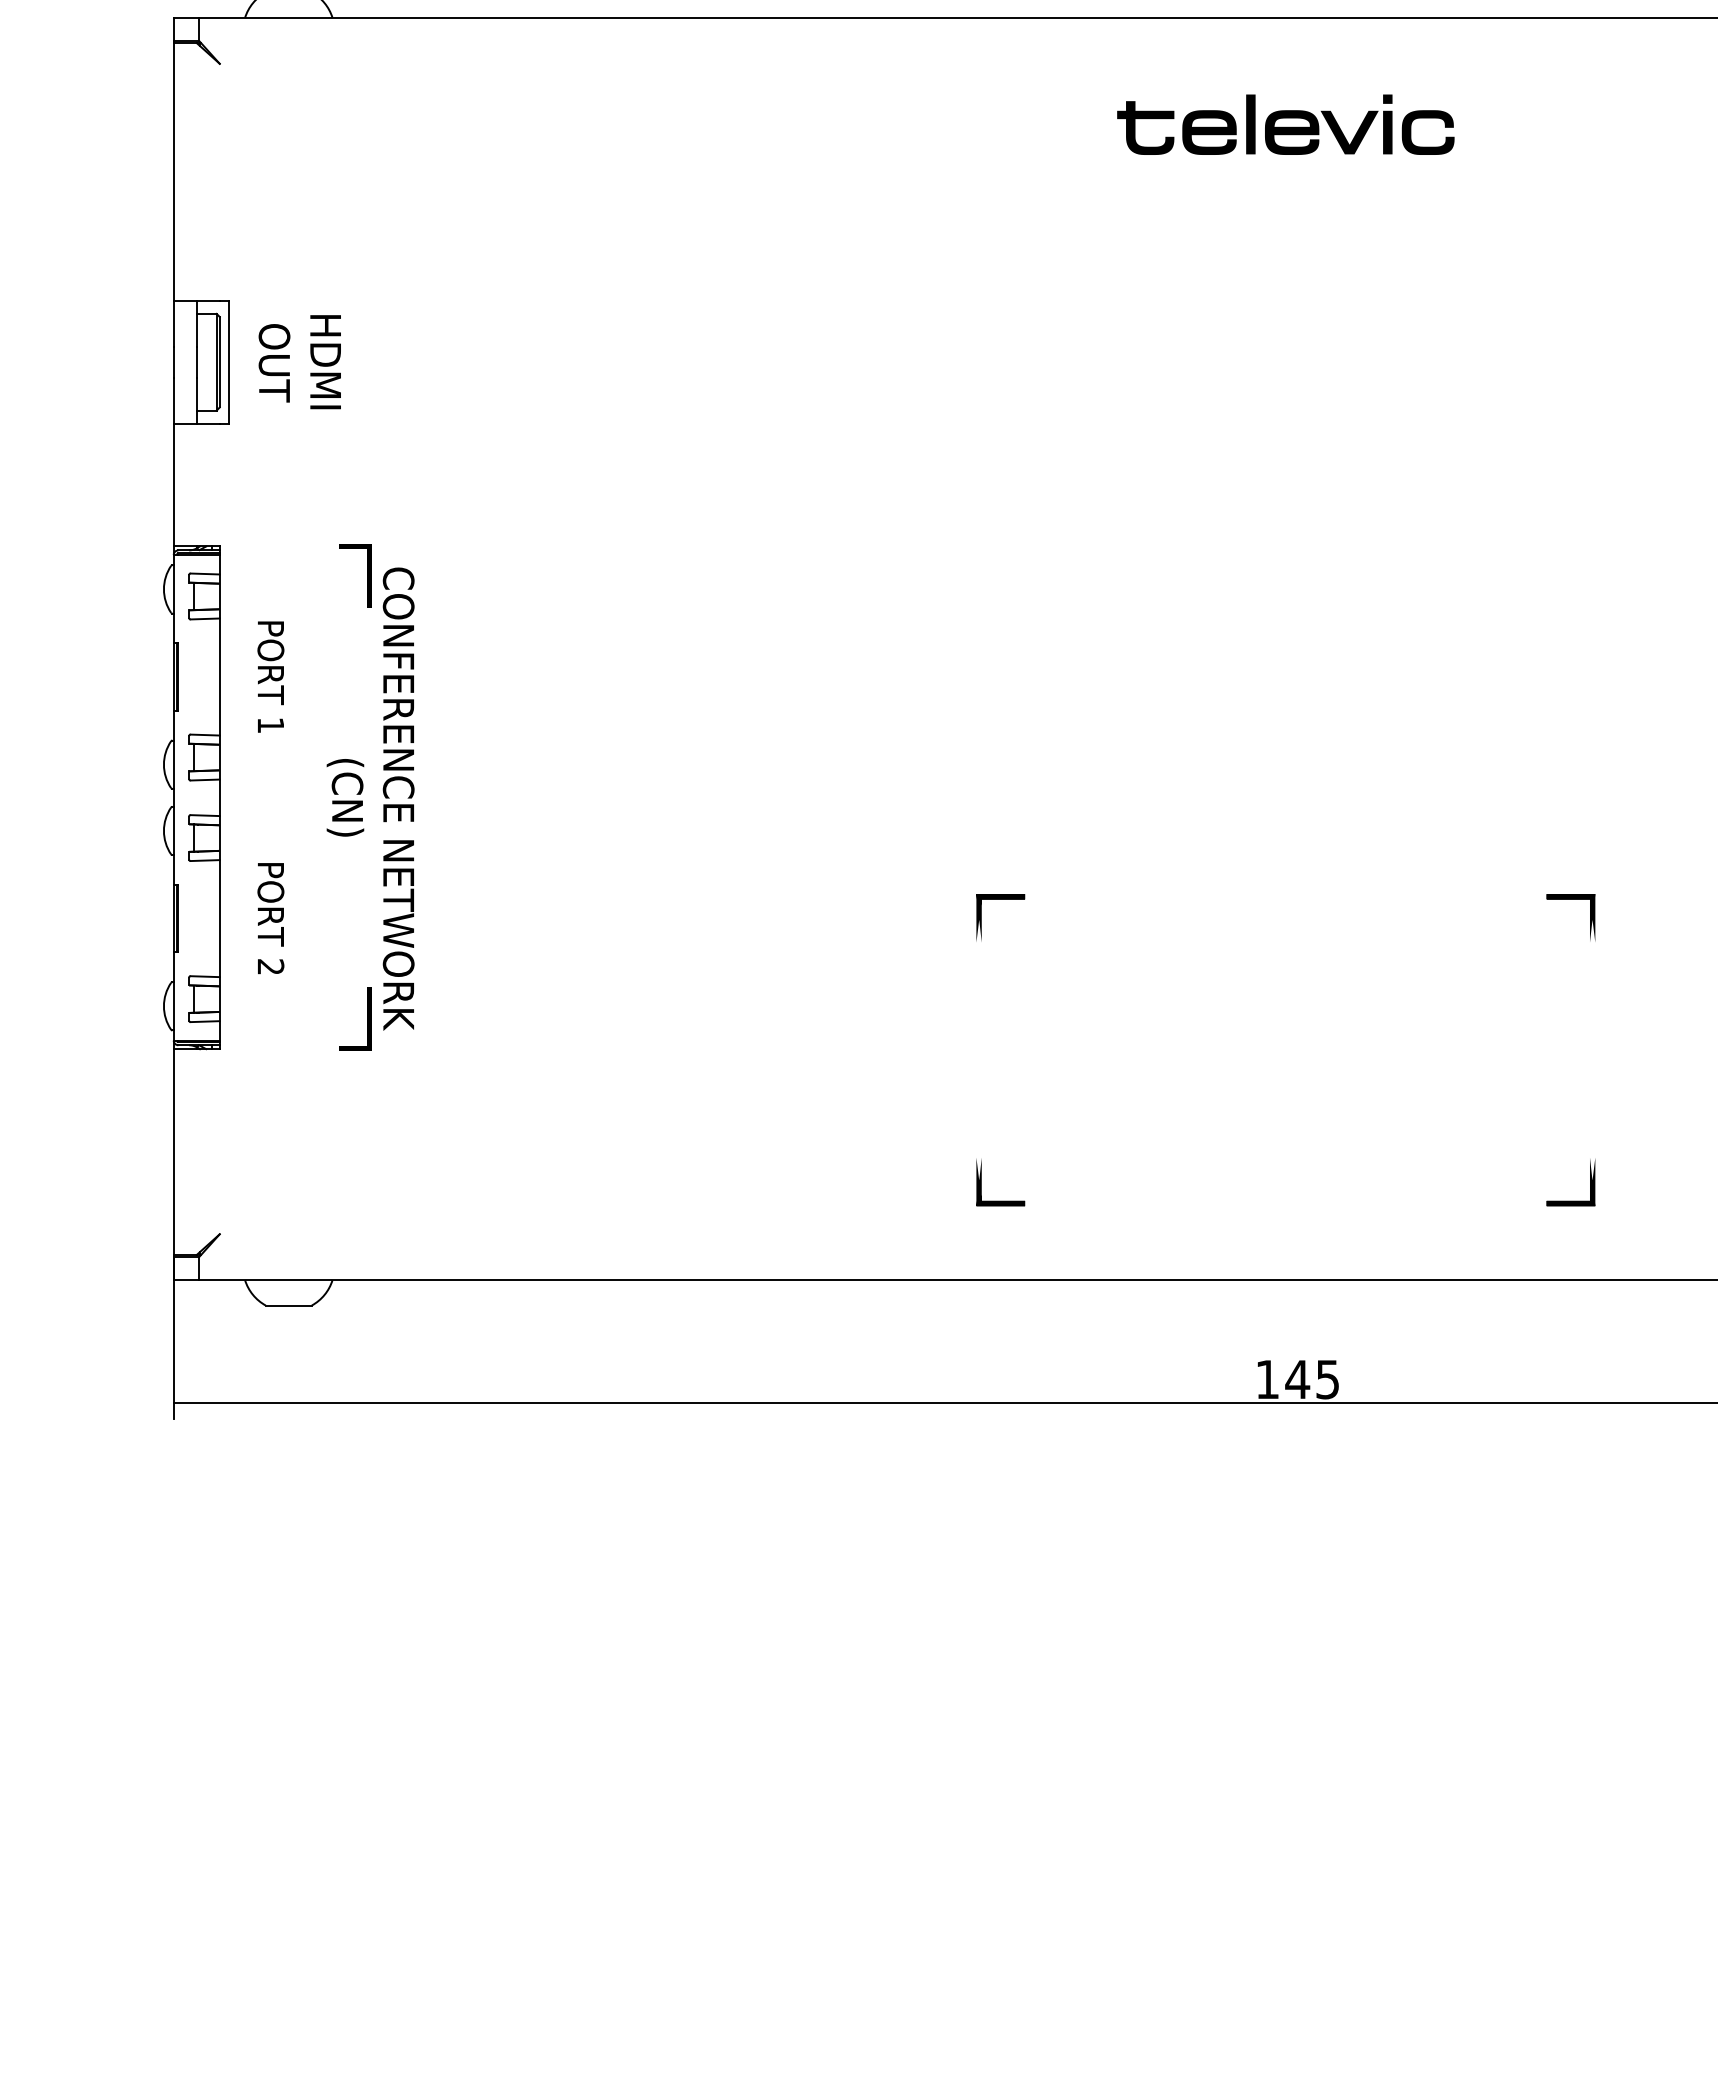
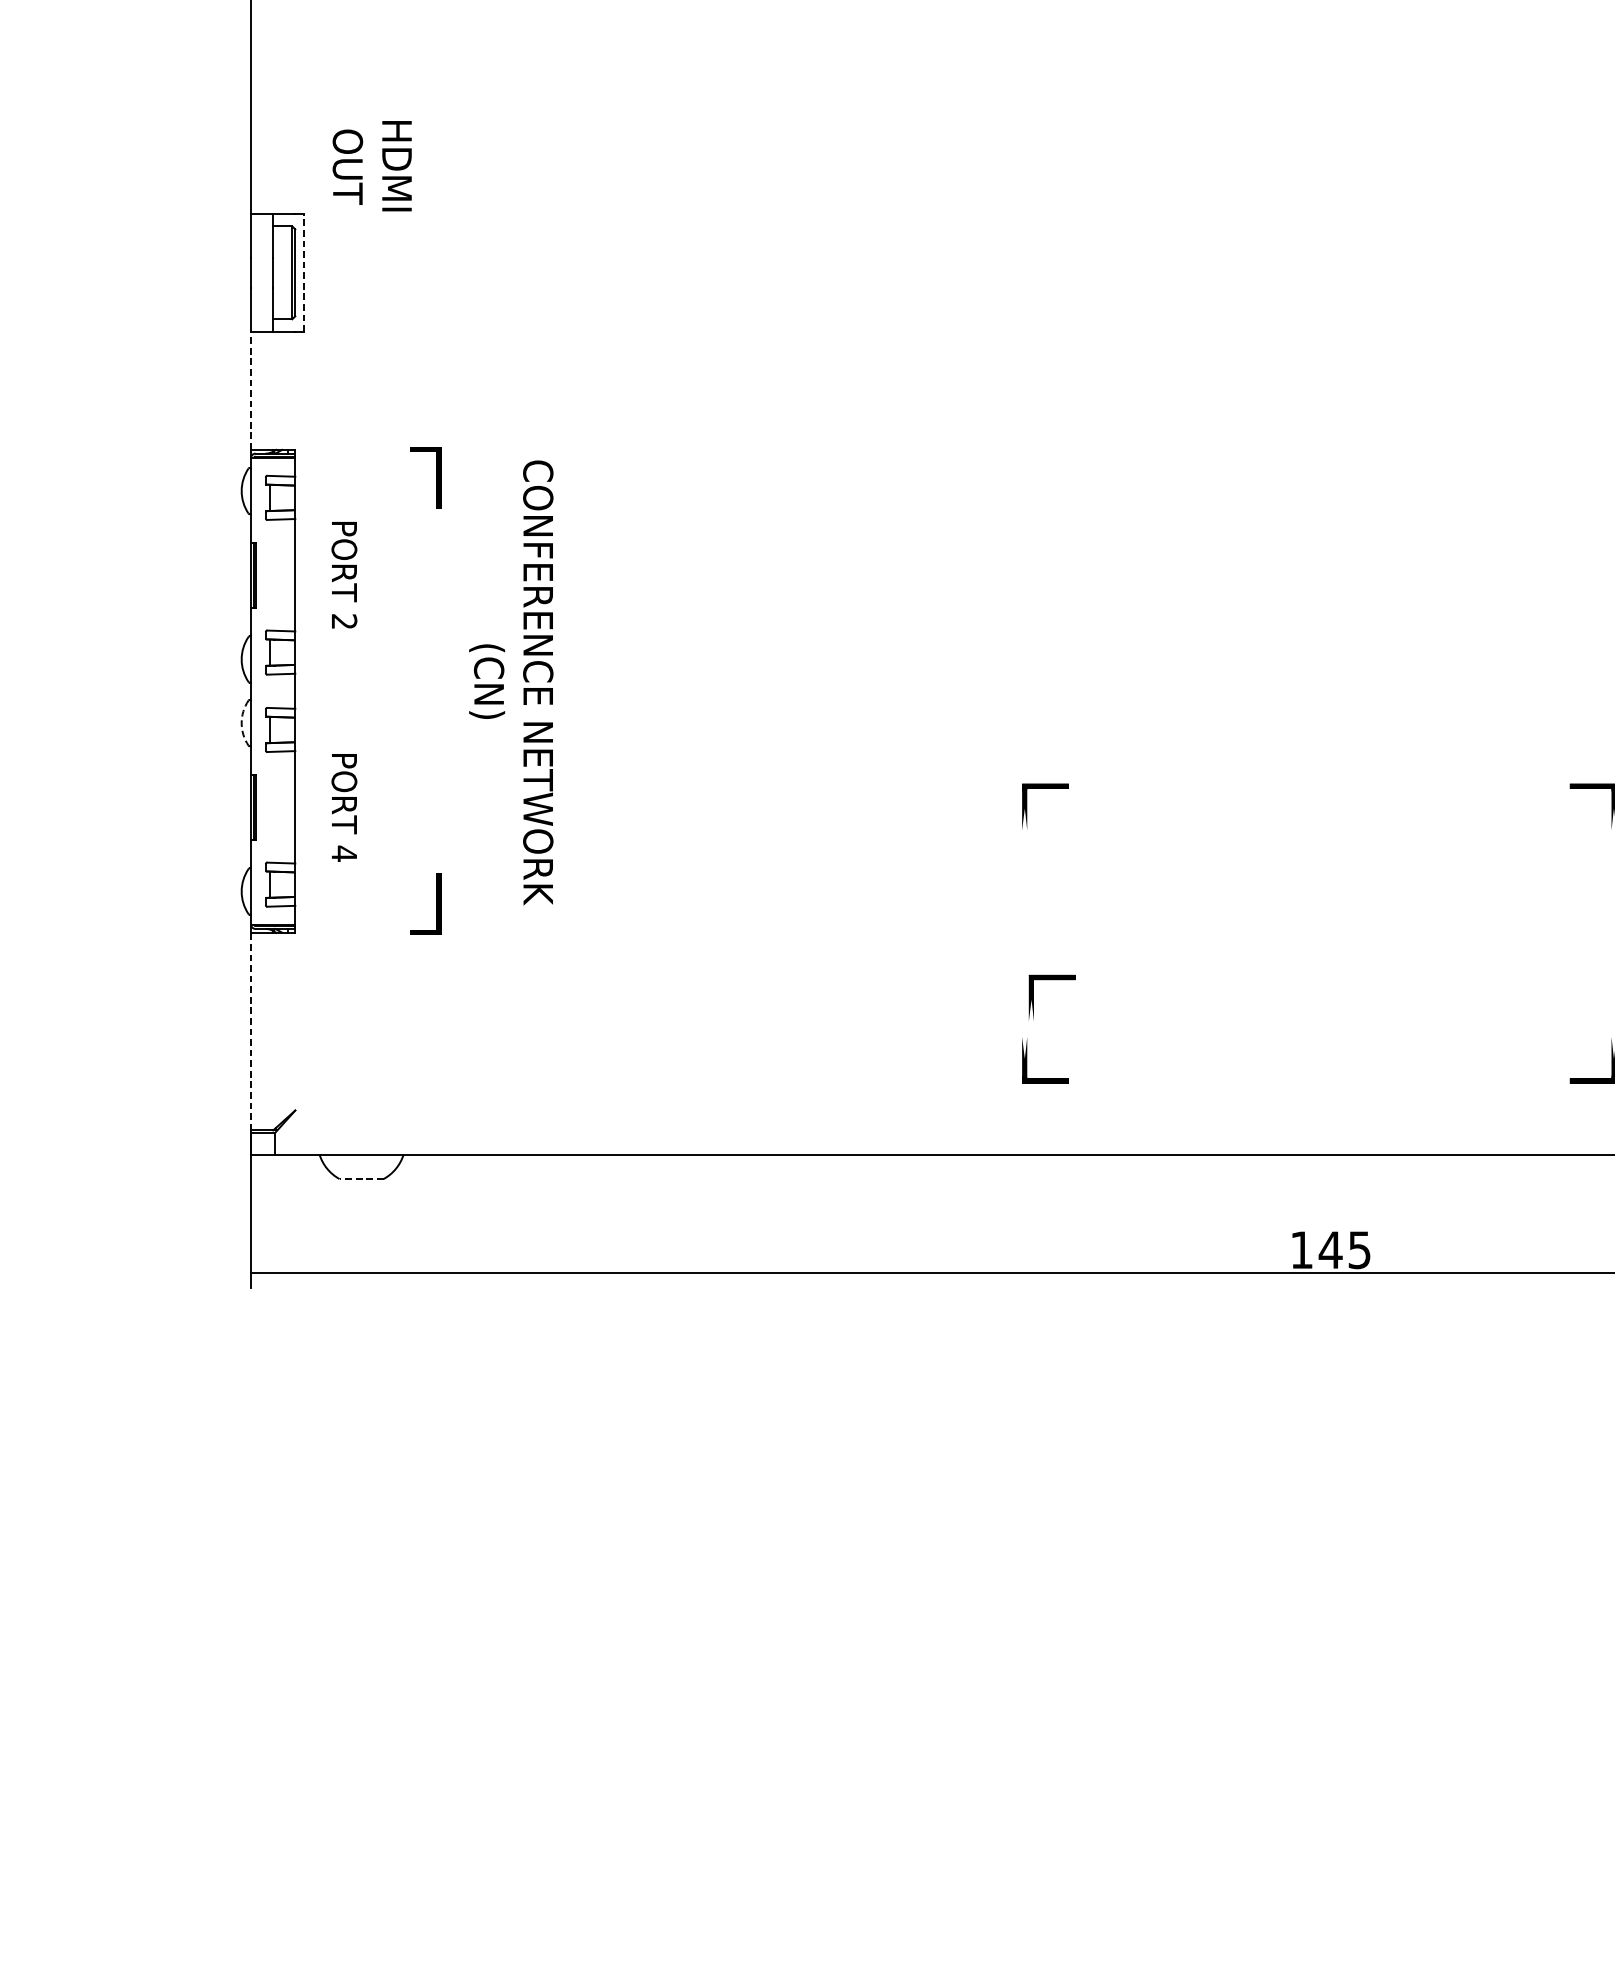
part: (1285, 124) -> (1319, 44), removed
line: (229, 361) -> (304, 272), solid -> dashed
text: (299, 362) -> (371, 166), moved
line: (173, 484) -> (250, 390), solid -> dashed
text: (271, 724) -> (344, 620), 1 -> 2
text: (370, 798) -> (511, 682), moved
arc: (163, 830) -> (241, 722), solid -> dashed
text: (271, 966) -> (344, 853), 2 -> 4
part: (1007, 1098) -> (1051, 980), added
line: (173, 1152) -> (250, 1031), solid -> dashed
line: (288, 1305) -> (361, 1178), solid -> dashed

